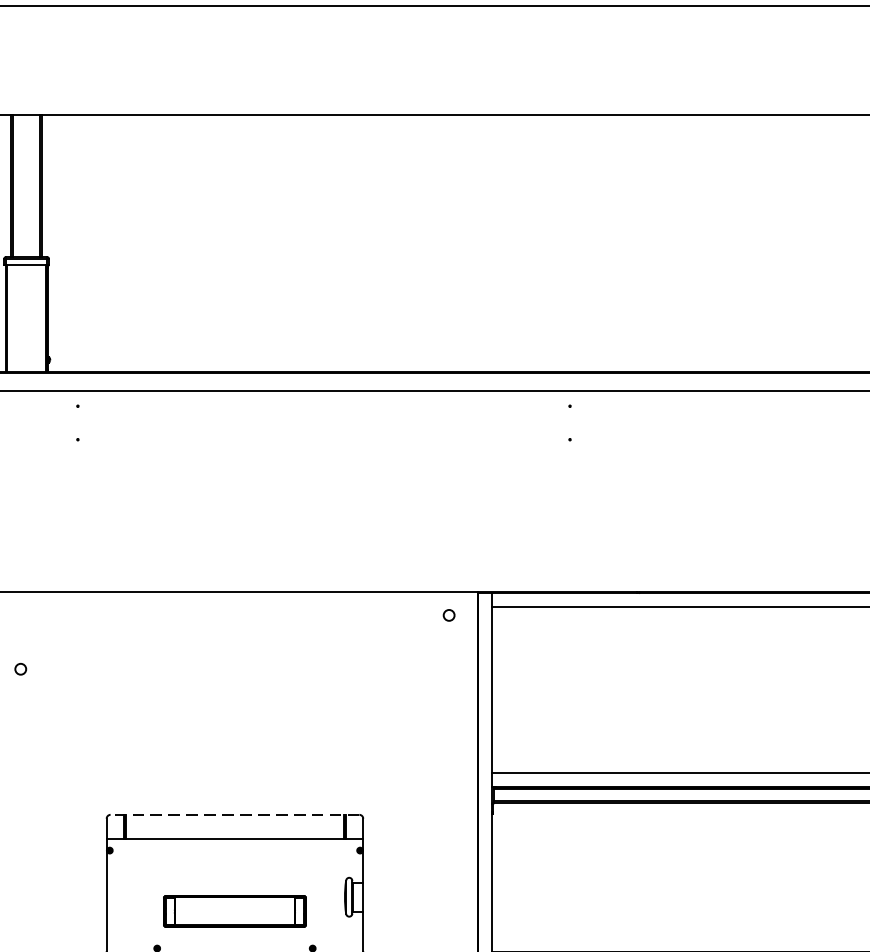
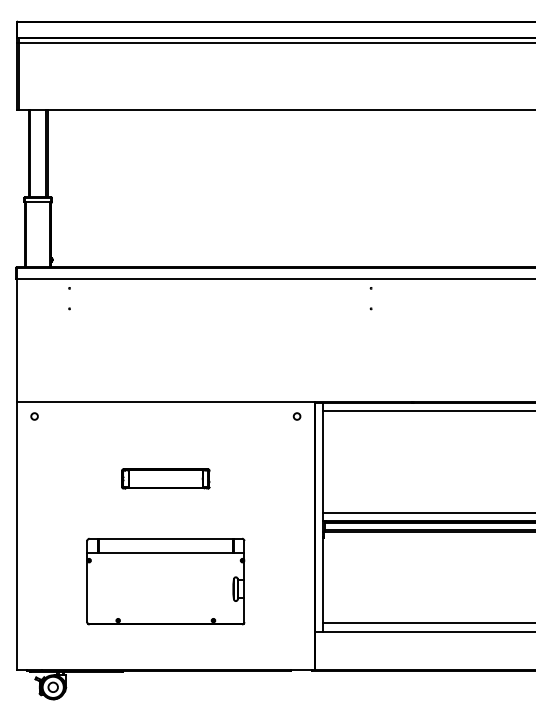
circle: (20, 669) -> (34, 416), moved
line: (234, 814) -> (165, 538), dashed -> solid
part: (234, 910) -> (165, 478), moved

